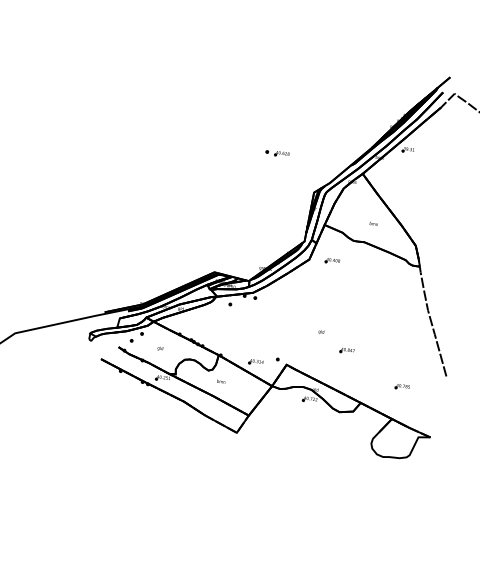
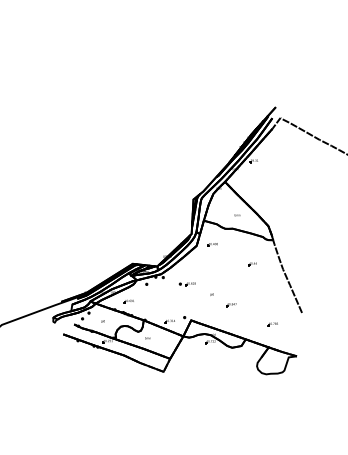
part: (275, 153) -> (186, 284), moved
part: (385, 297) -> (252, 264), added
part: (200, 325) -> (128, 301), added

